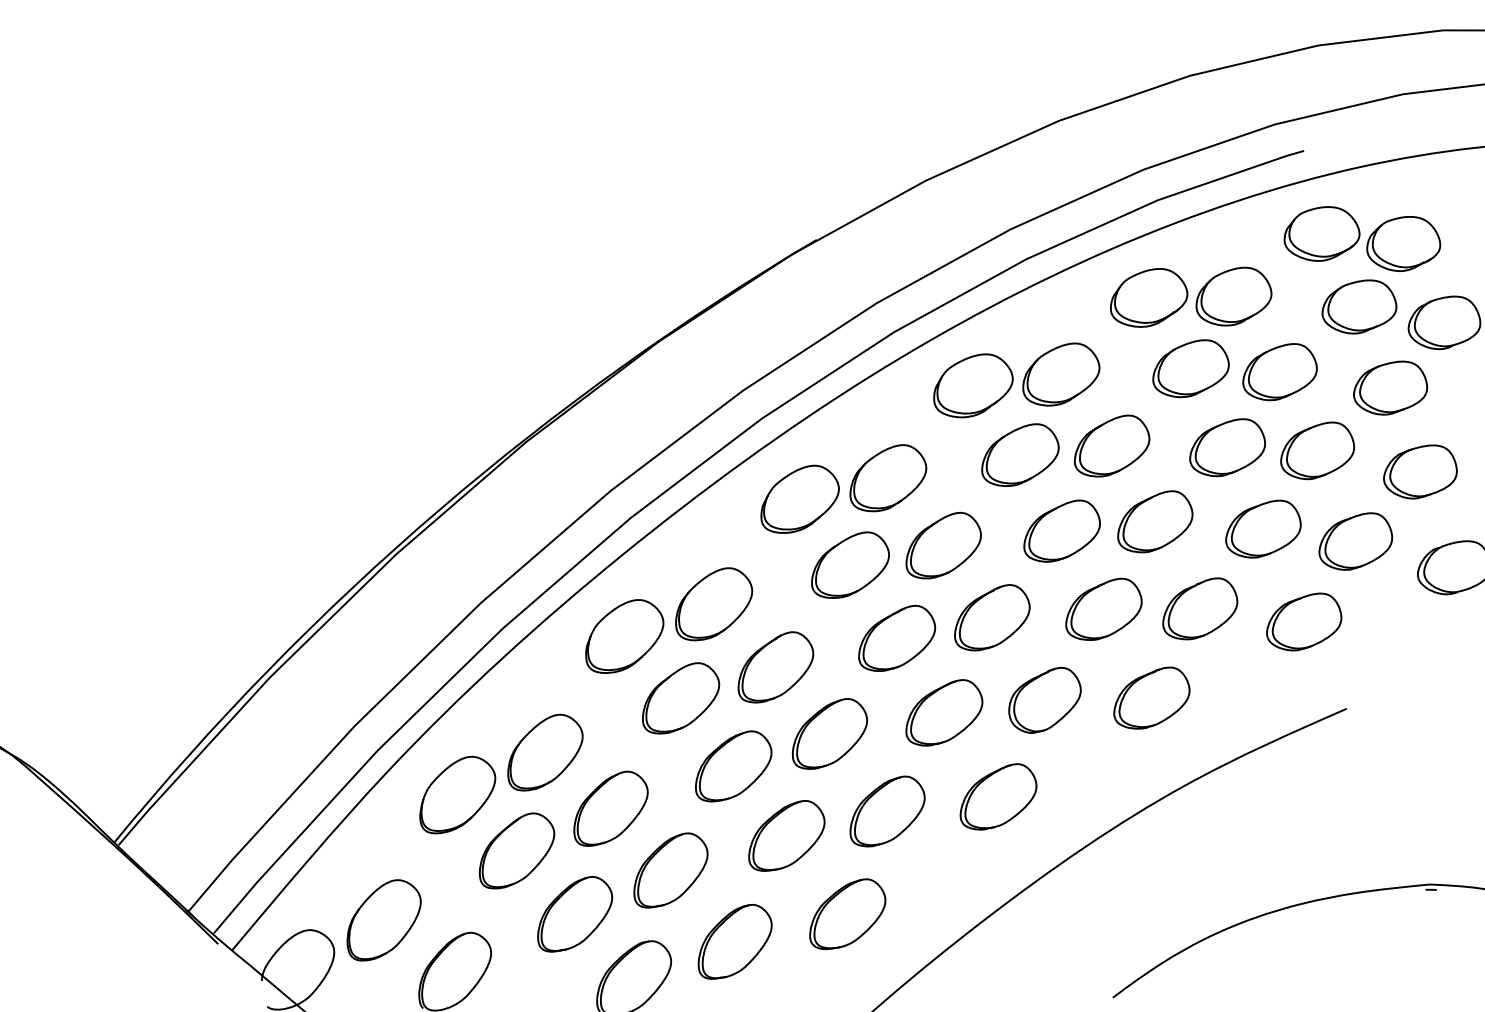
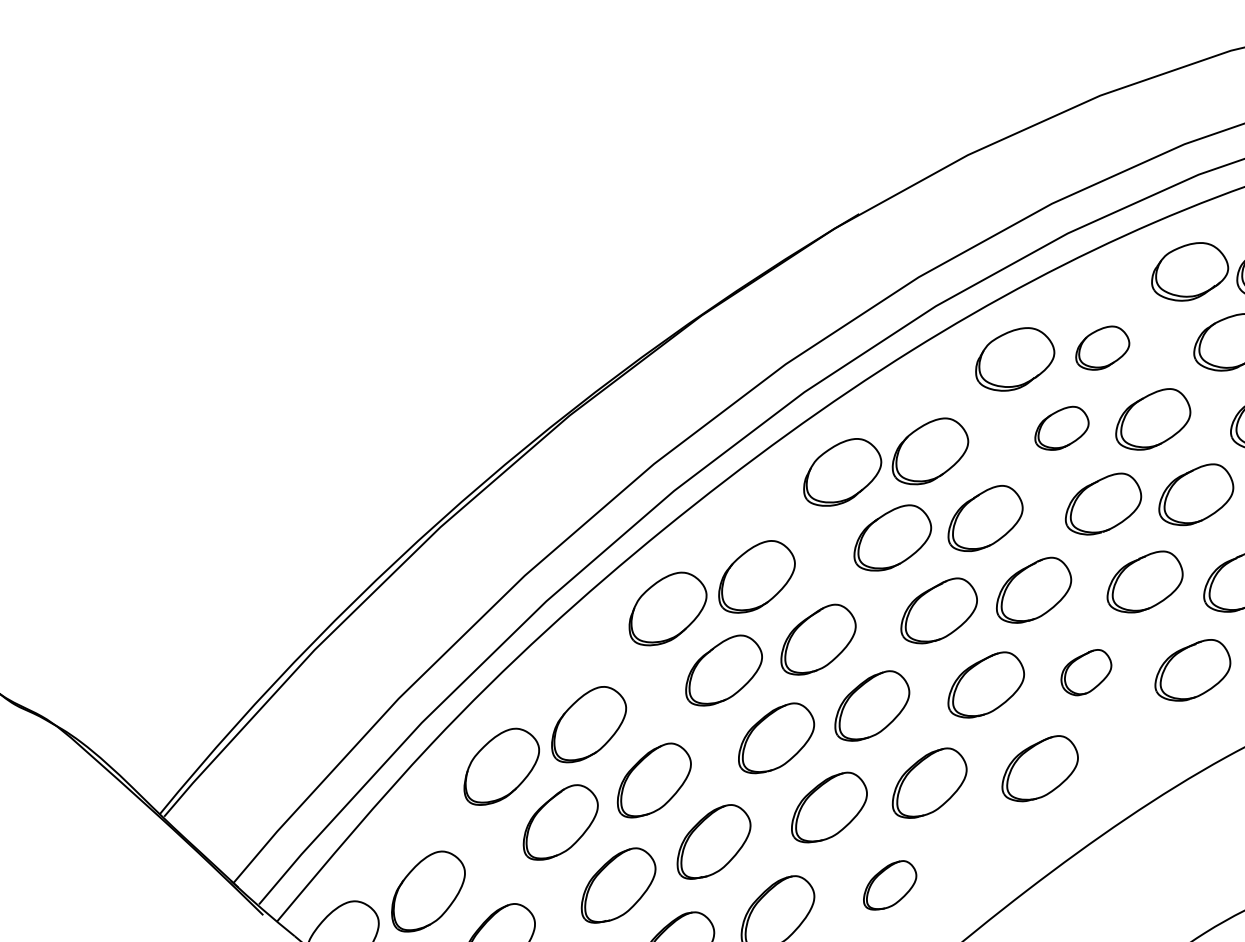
part: (1061, 374) -> (1102, 348), size x0.7
part: (1020, 454) -> (1062, 427), size x0.7
part: (1044, 700) -> (1085, 672), size x0.7
part: (847, 913) -> (889, 884), size x0.7

